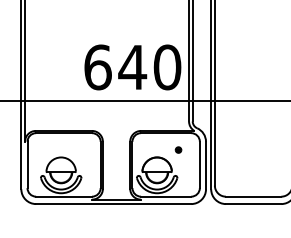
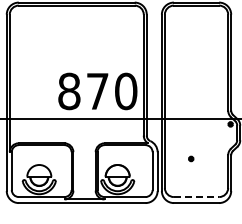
text: (115, 67) -> (83, 91), 640 -> 870
part: (178, 149) -> (191, 158), moved
line: (253, 197) -> (196, 197), solid -> dashed

